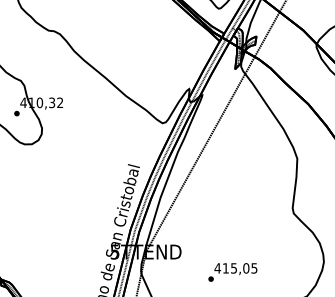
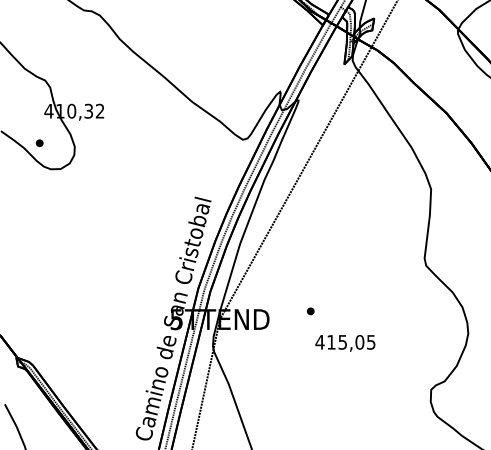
part: (16, 113) -> (39, 143), moved
part: (210, 279) -> (310, 311), moved

